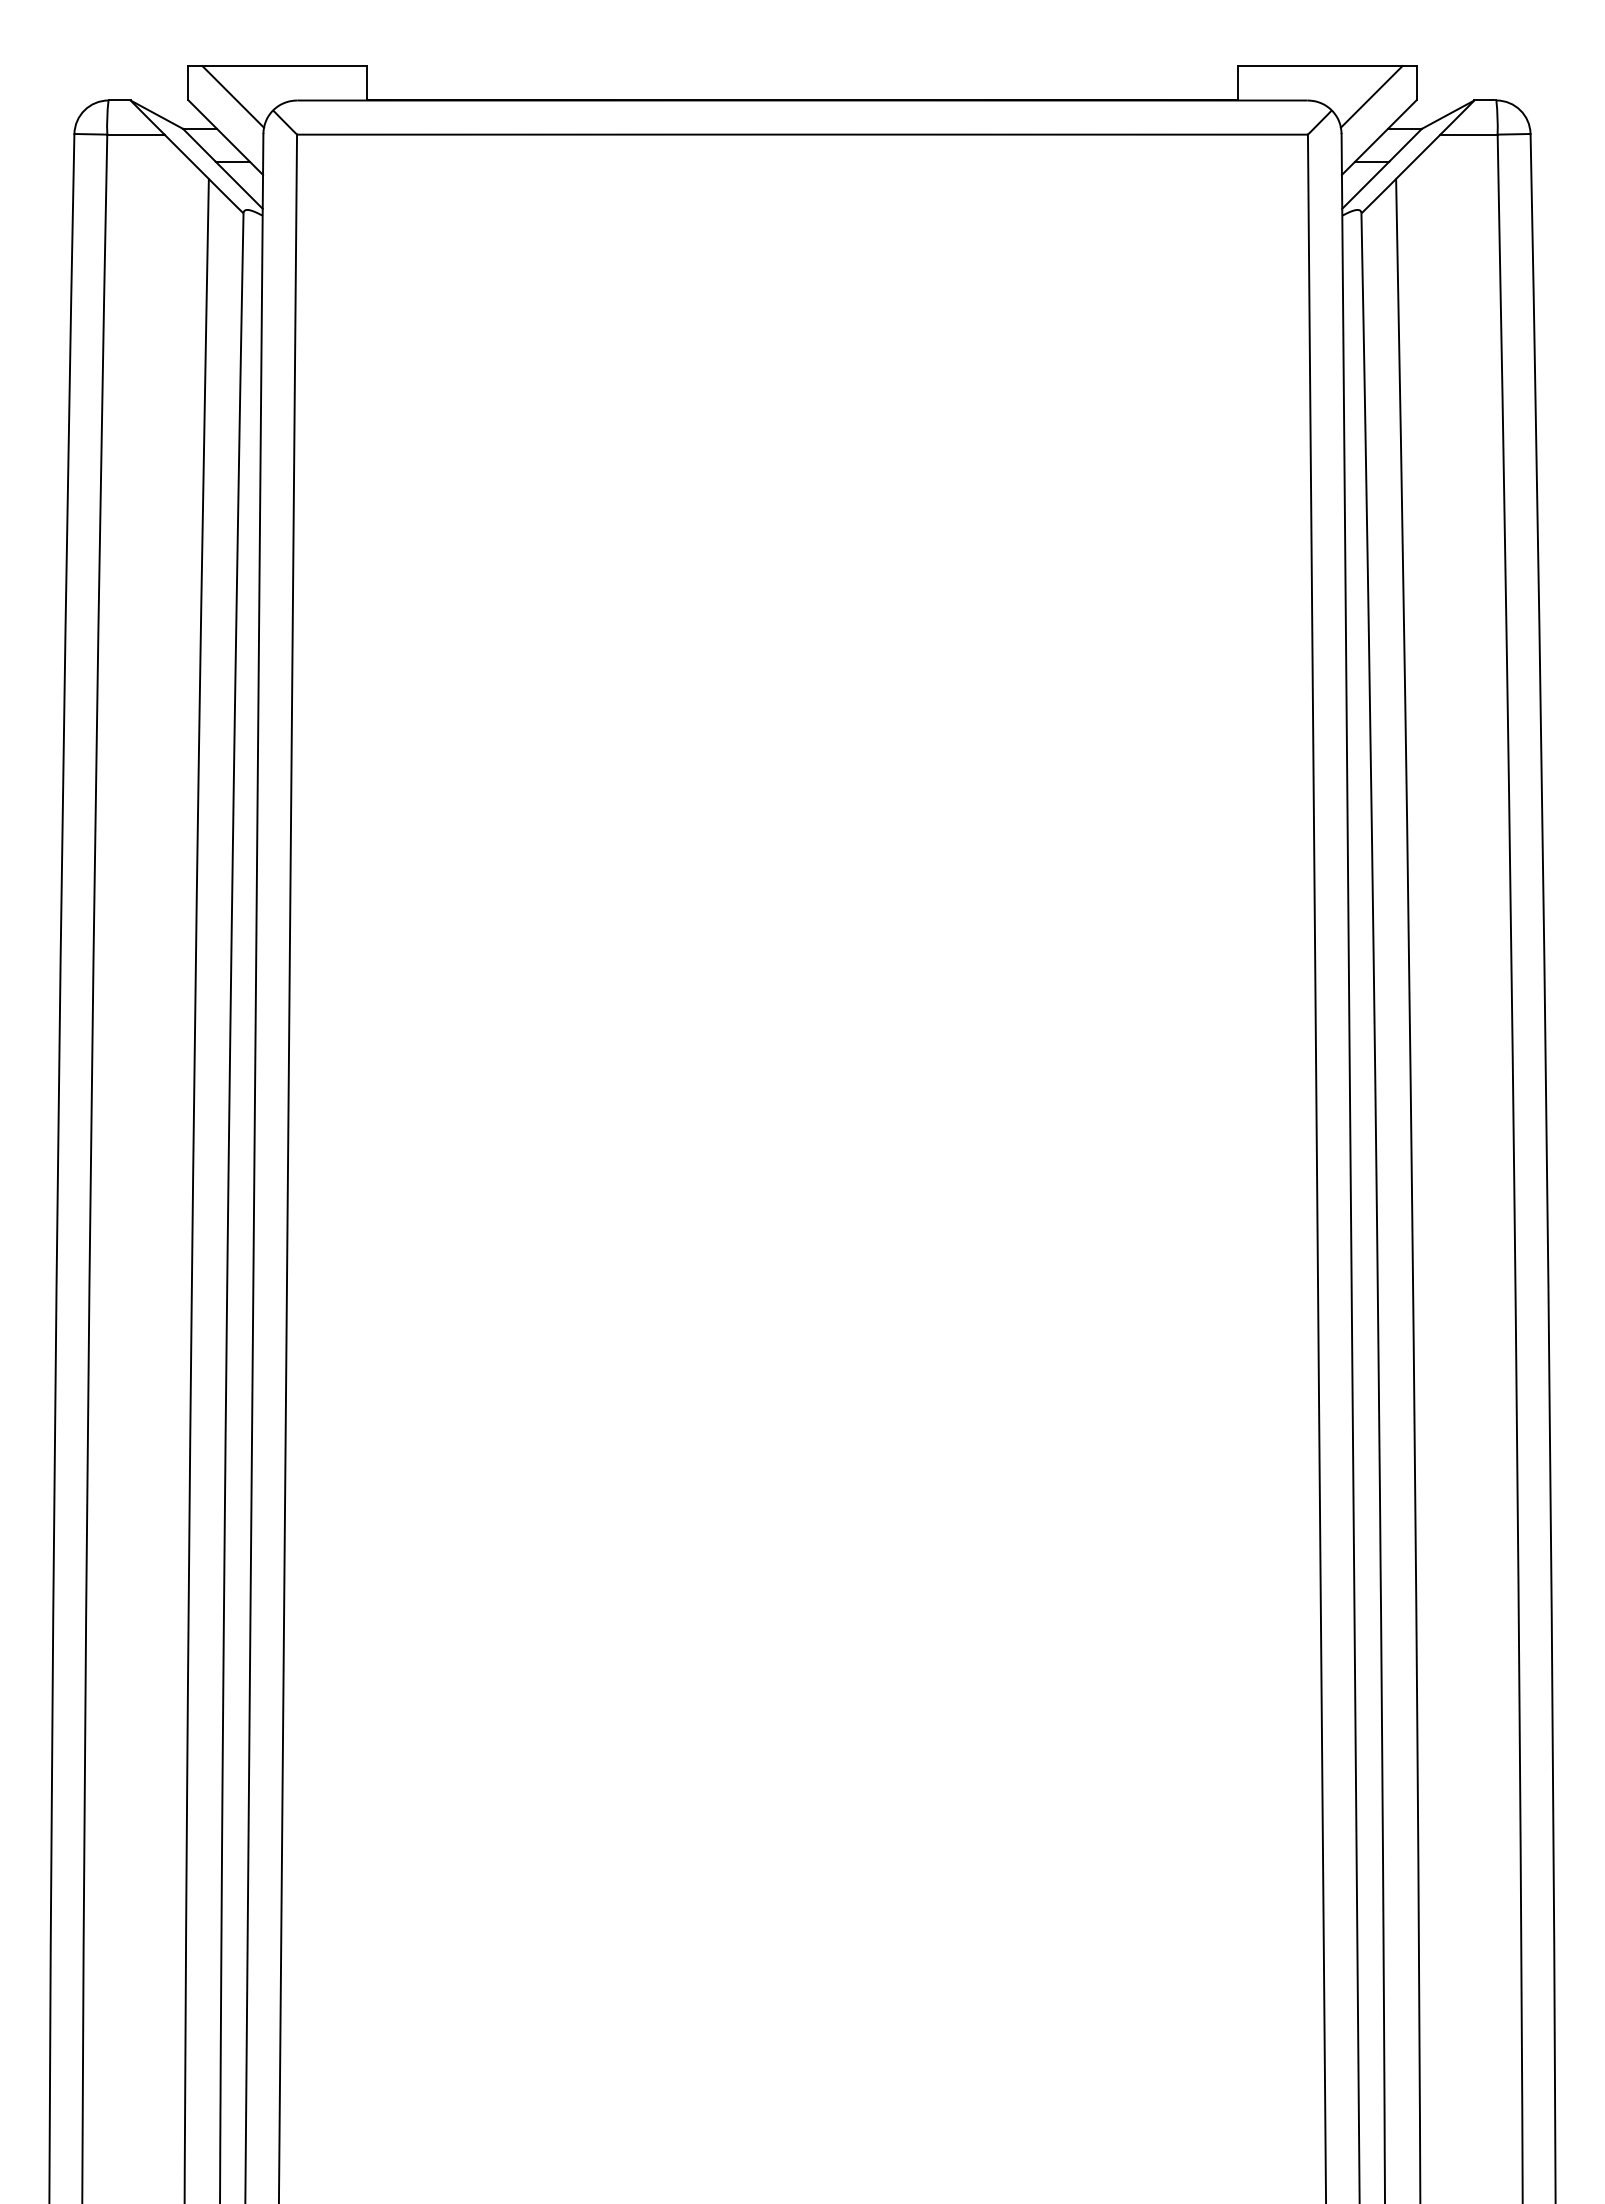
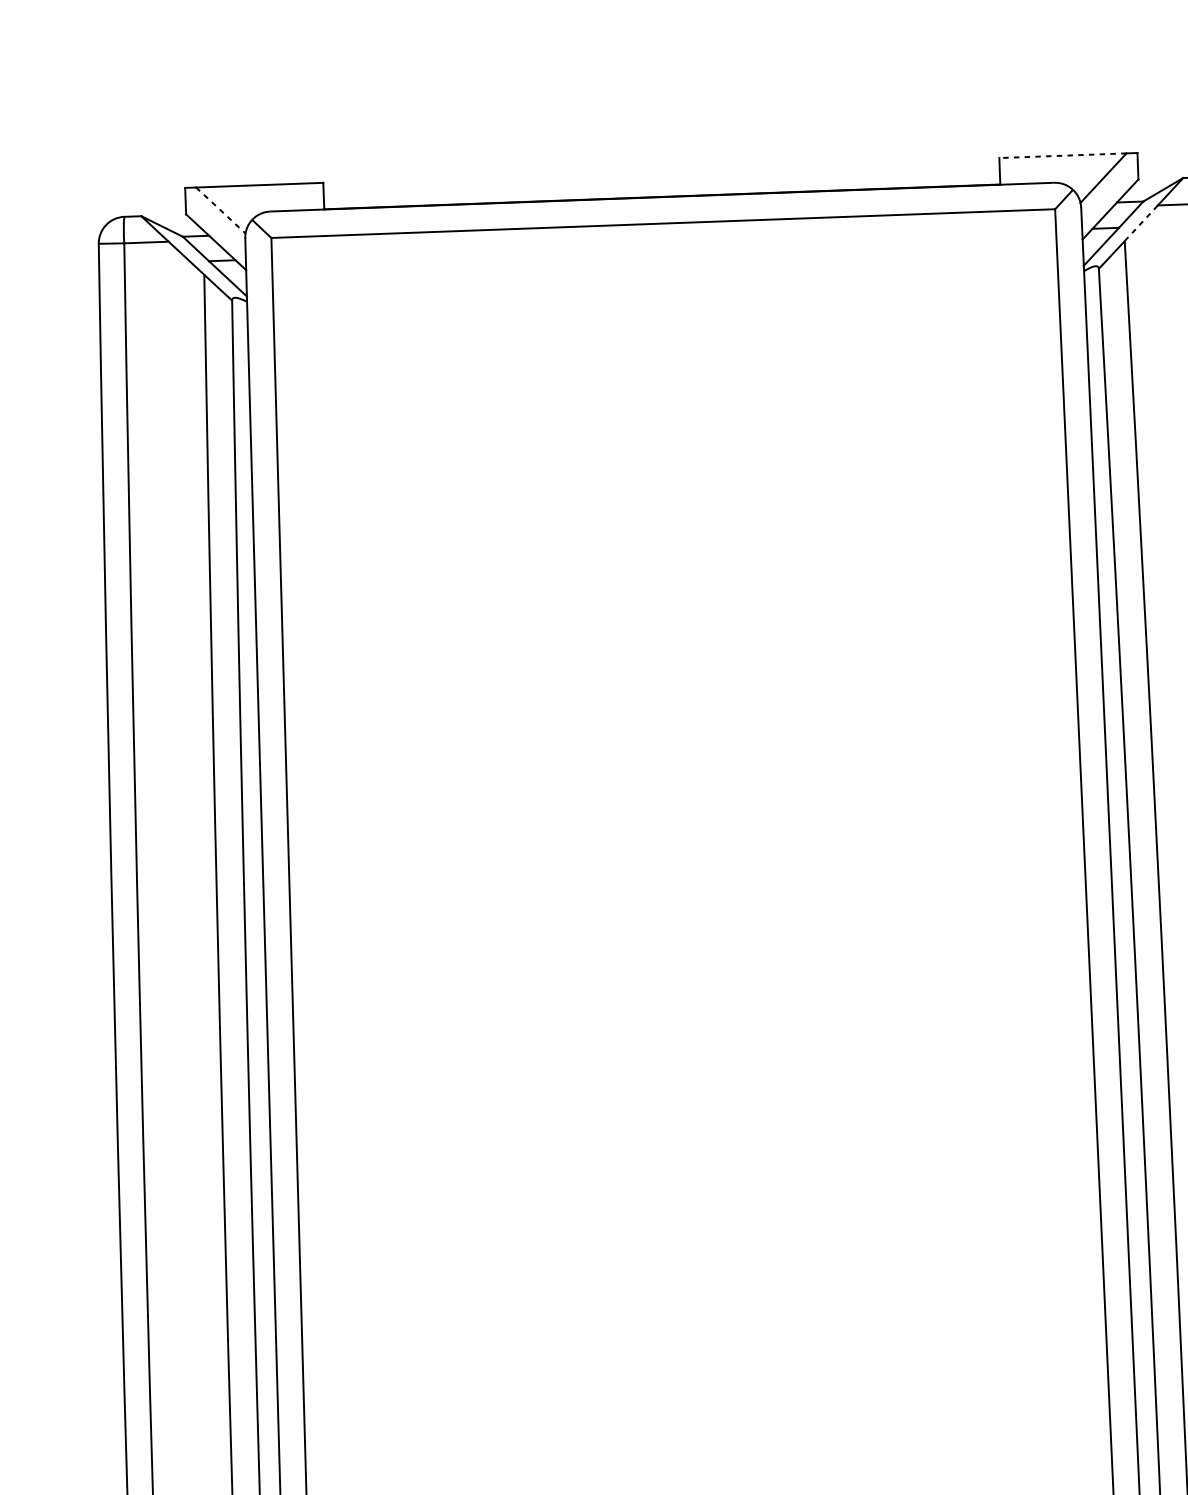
line: (1320, 66) -> (1062, 156), solid -> dashed
line: (233, 96) -> (221, 210), solid -> dashed
line: (1418, 156) -> (1141, 223), solid -> dashed

